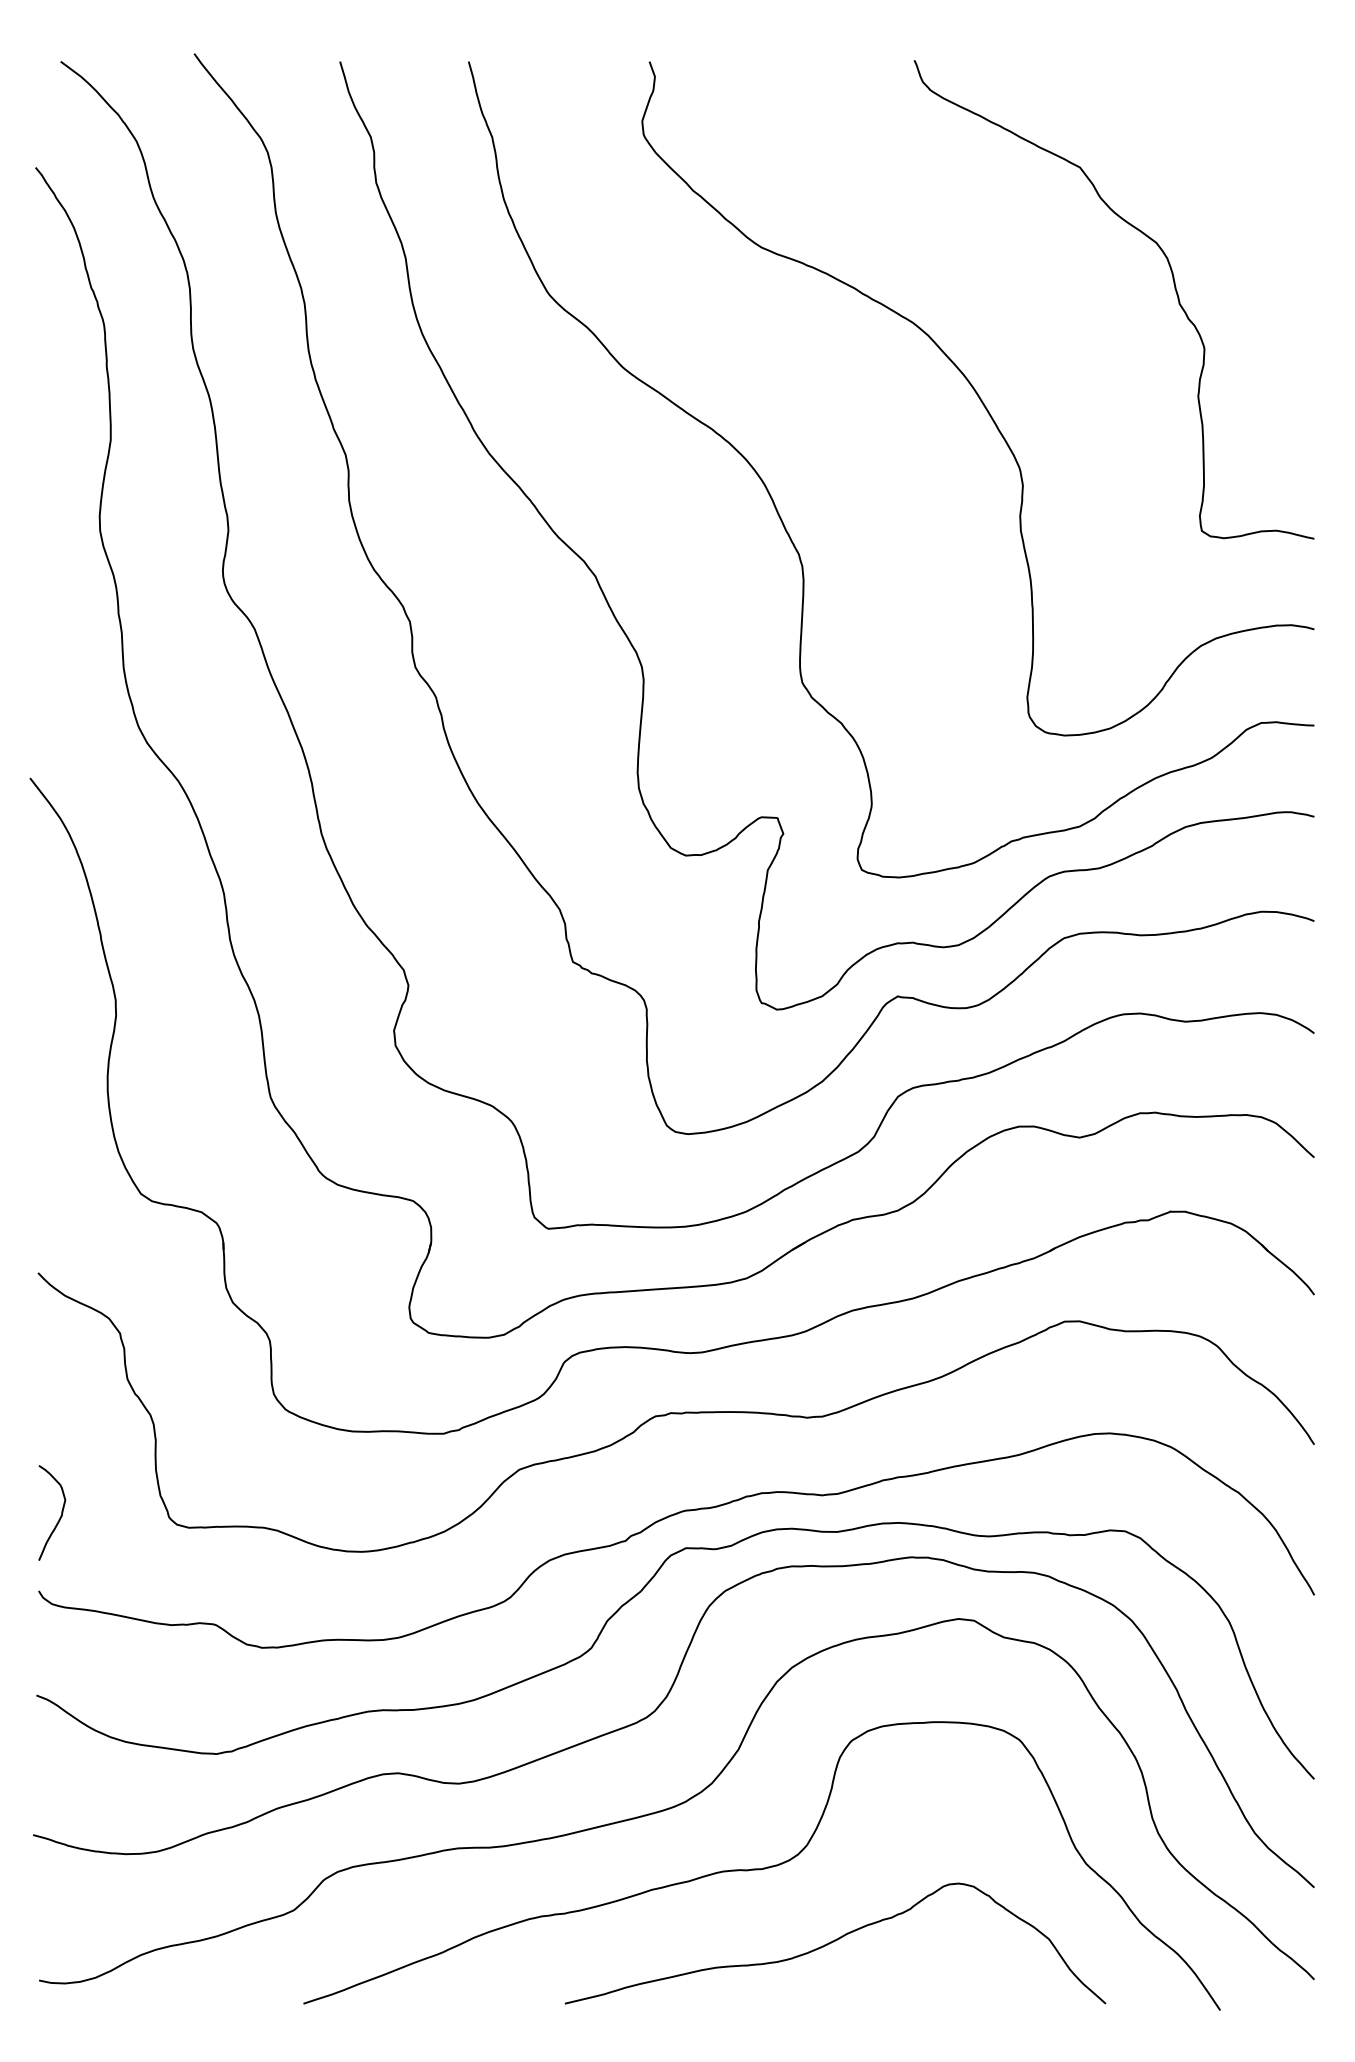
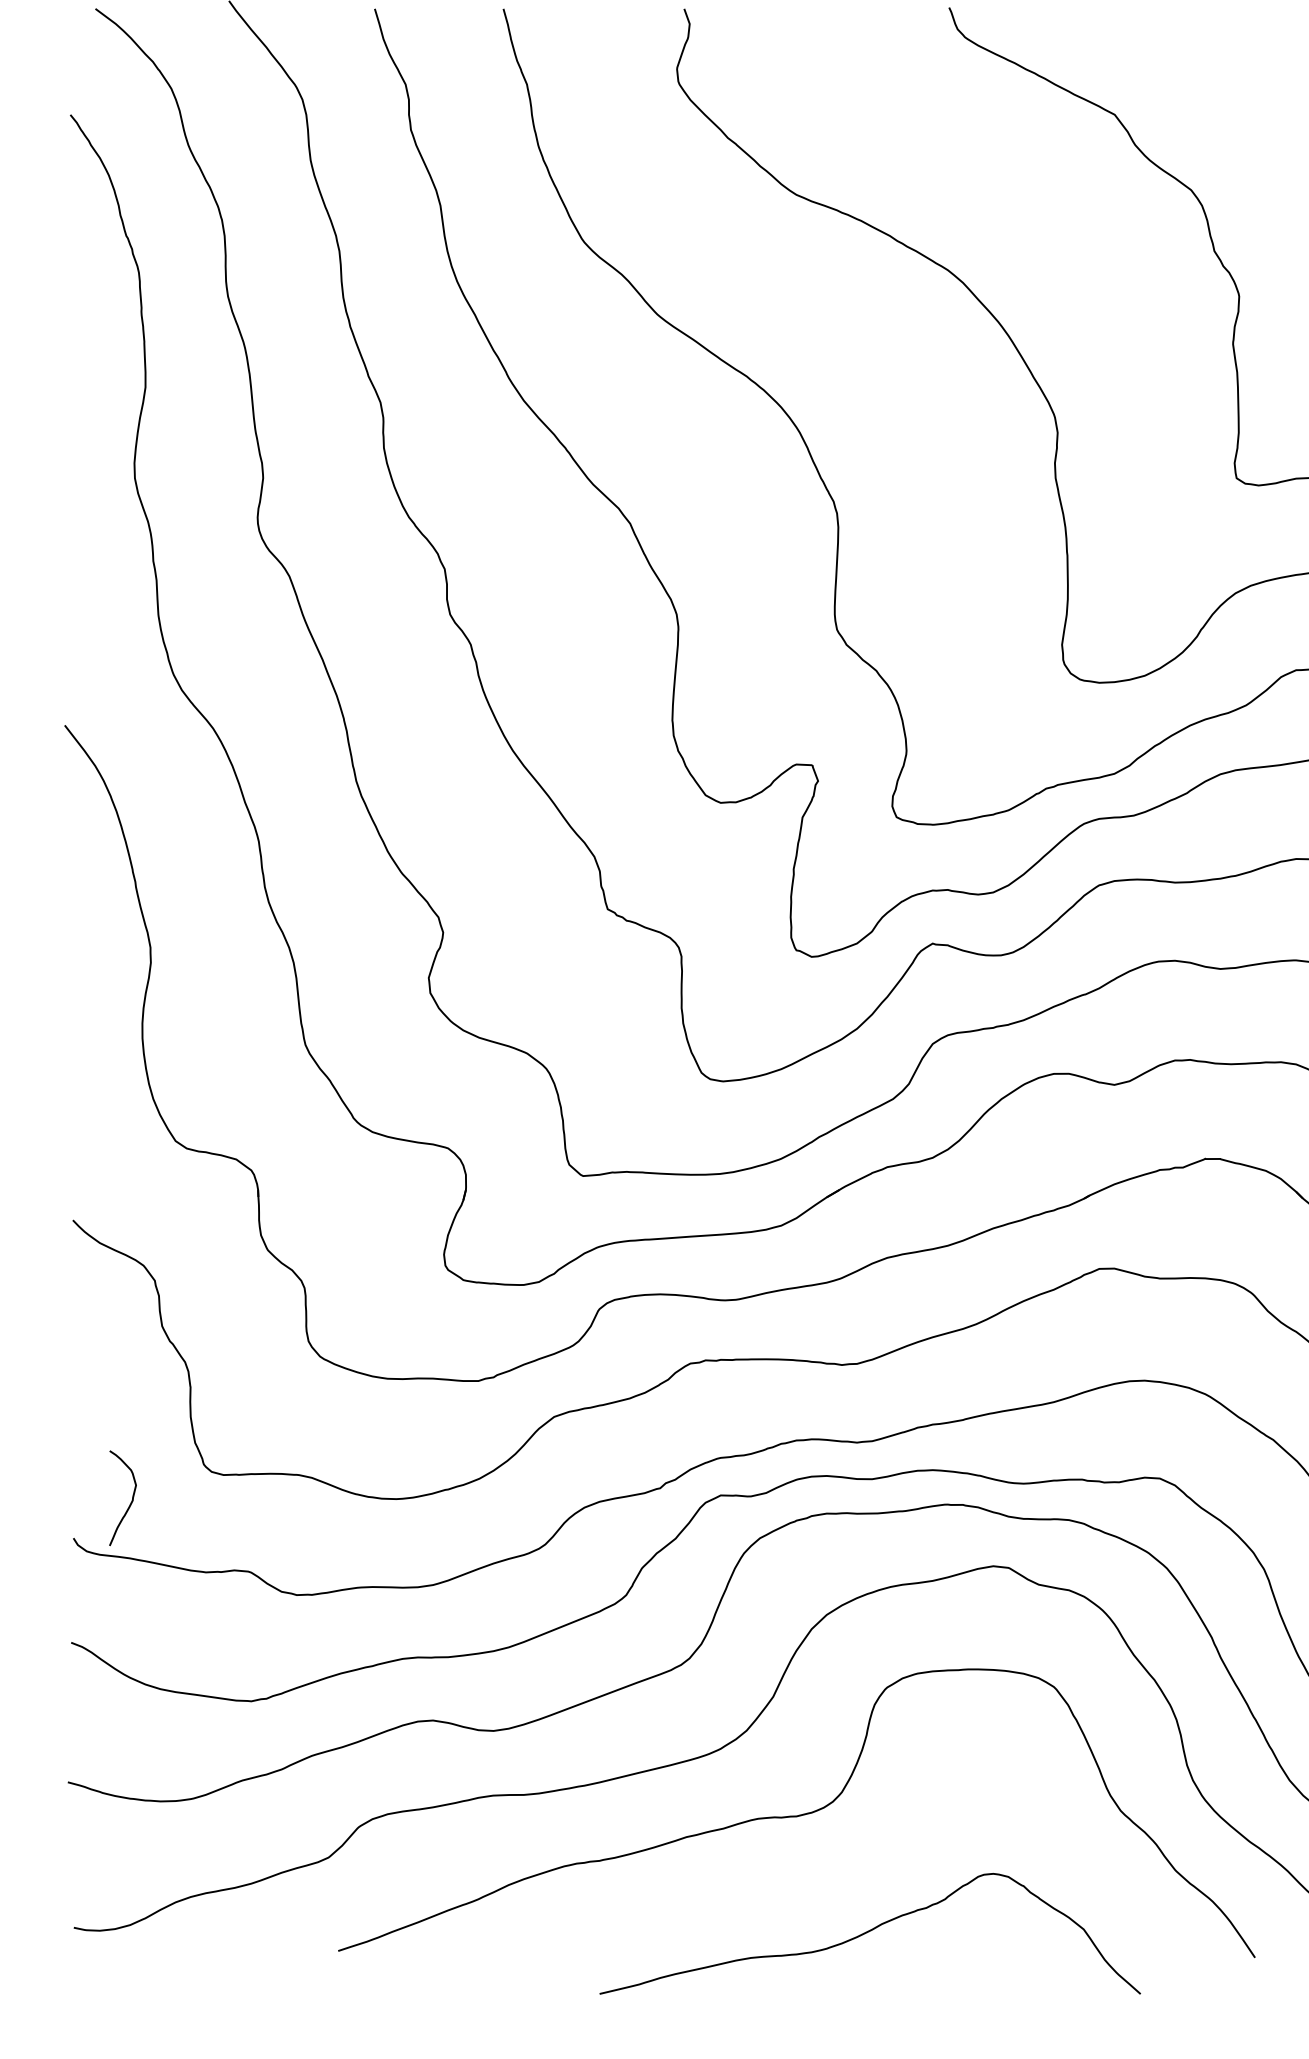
curve: (60, 1515) -> (131, 1500), moved
curve: (835, 1941) -> (870, 1931), moved

